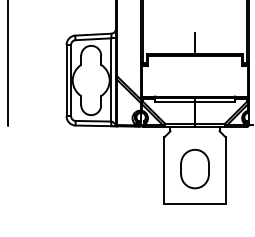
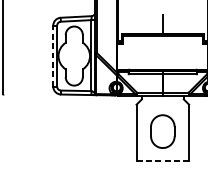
line: (66, 80) -> (53, 56), solid -> dashed
line: (195, 203) -> (163, 160), solid -> dashed

